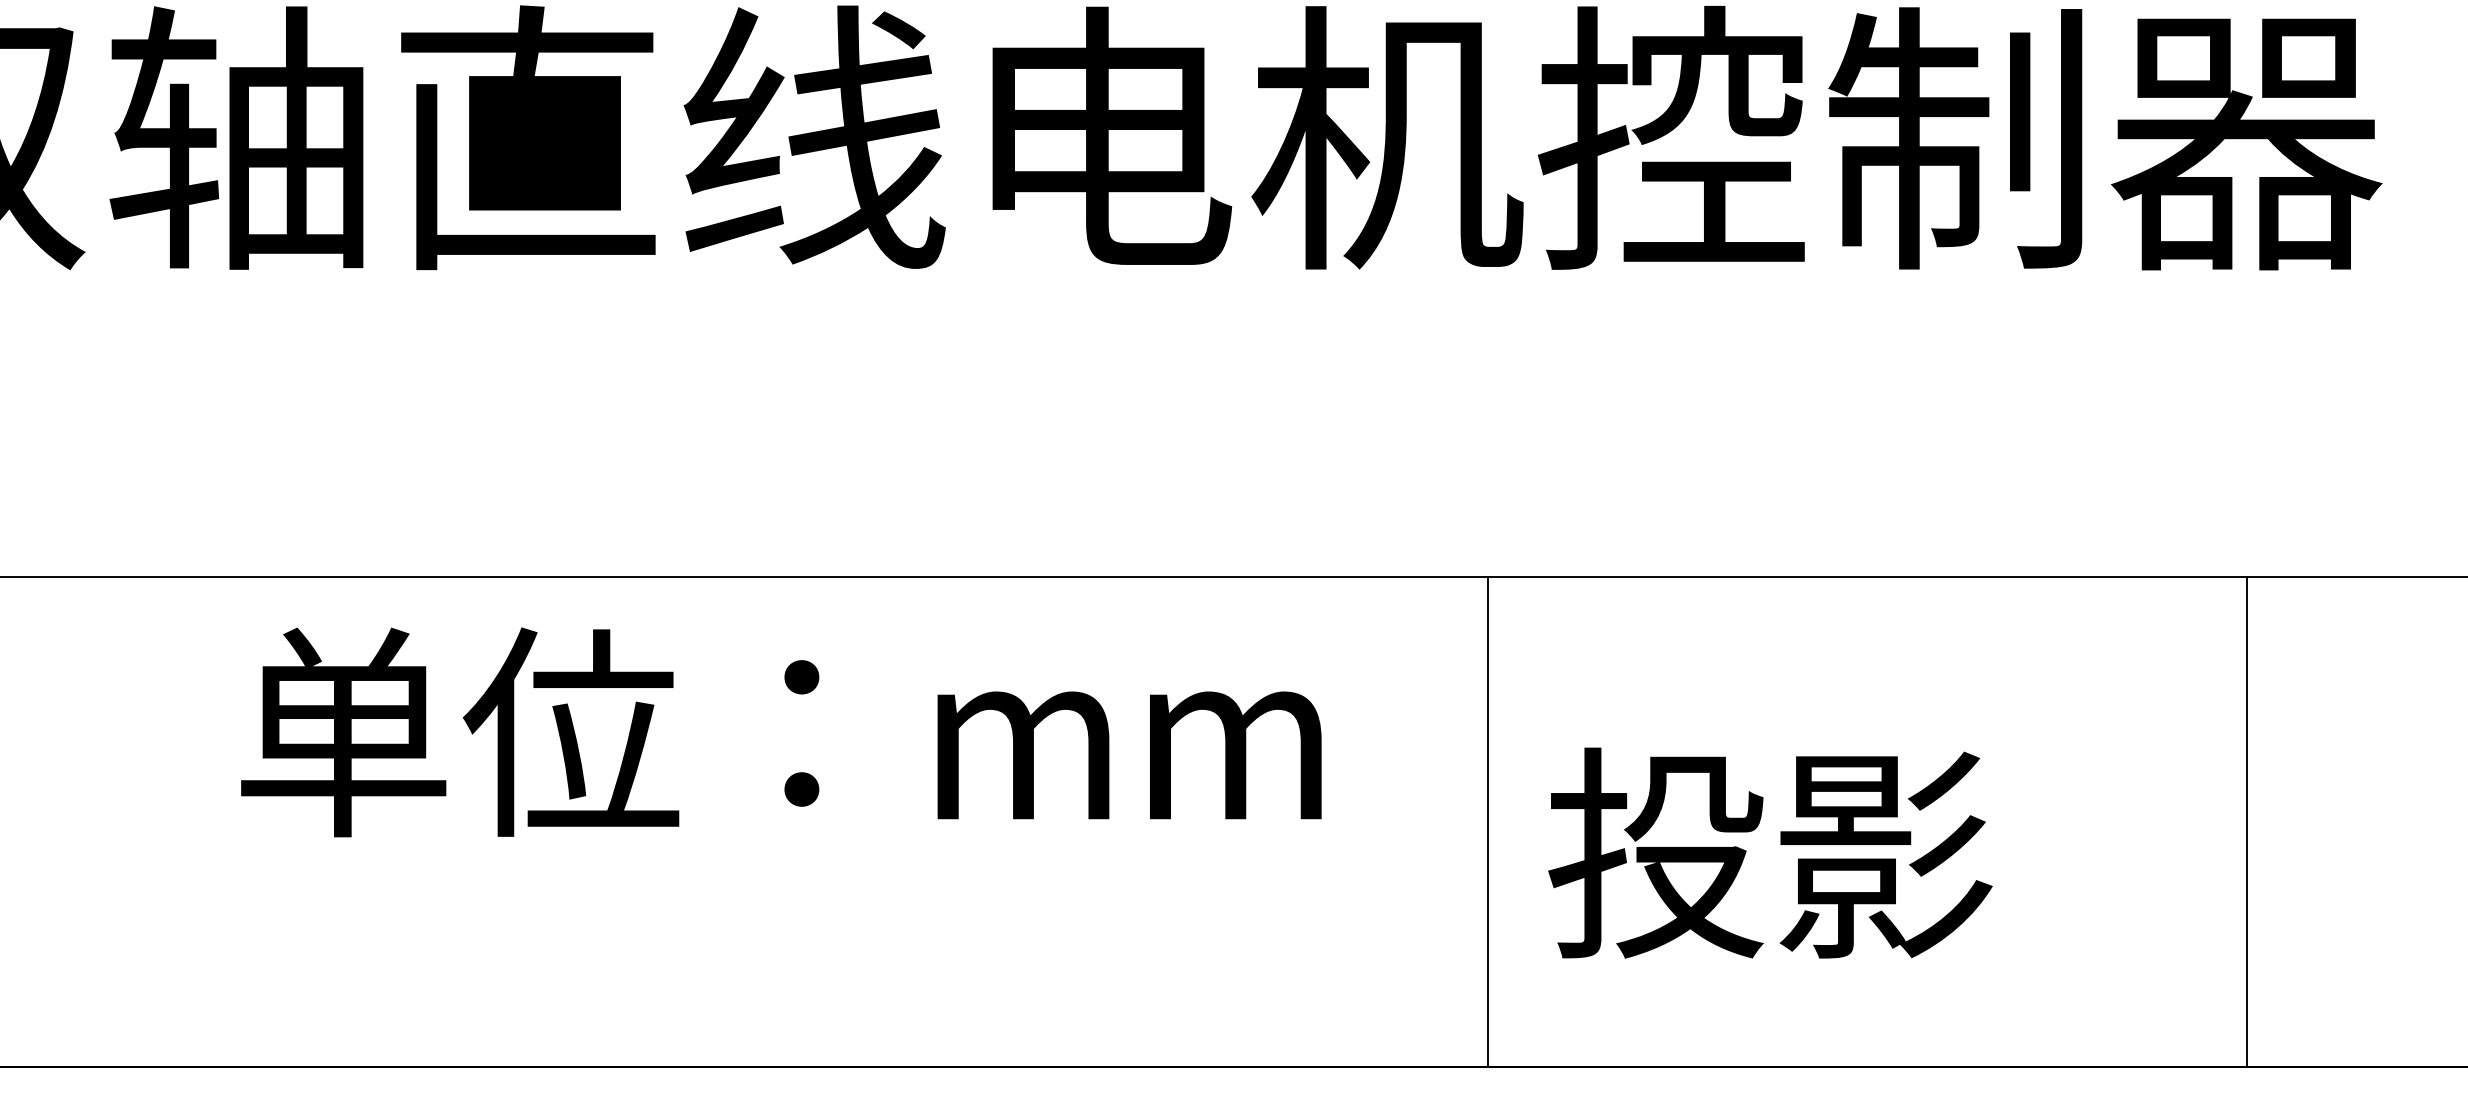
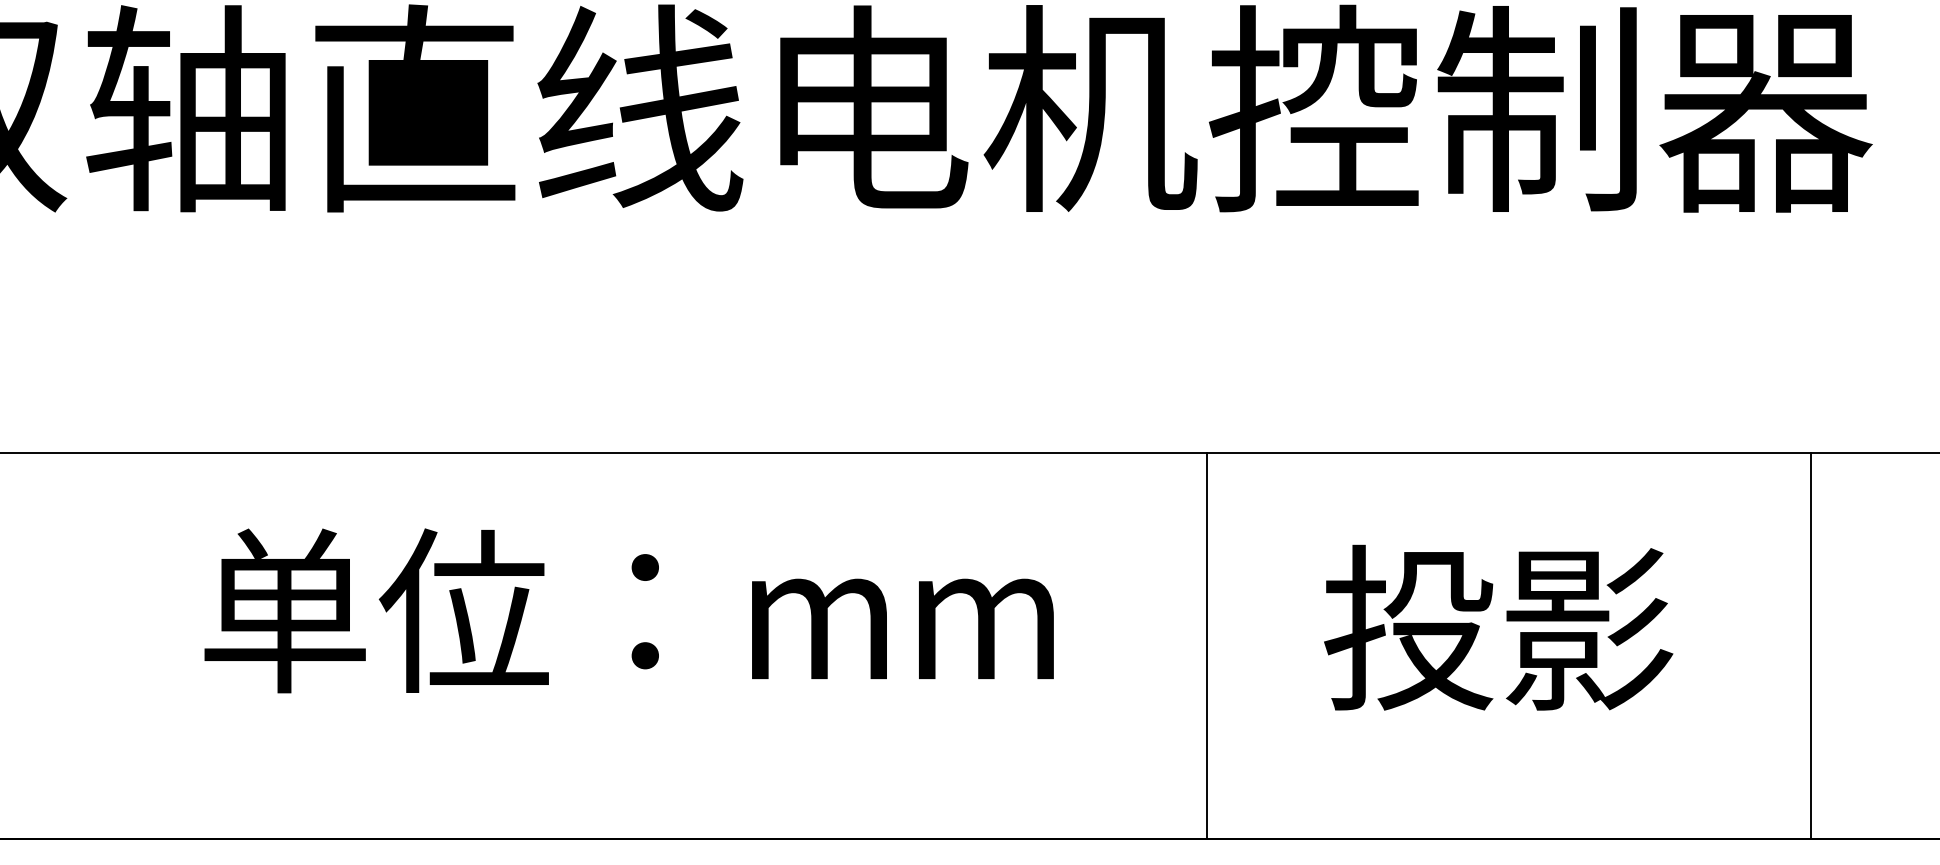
text: (780, 731) -> (628, 610), moved
line: (1487, 822) -> (1207, 646), moved
line: (2247, 822) -> (1810, 646), moved
text: (1770, 852) -> (1498, 627), moved

